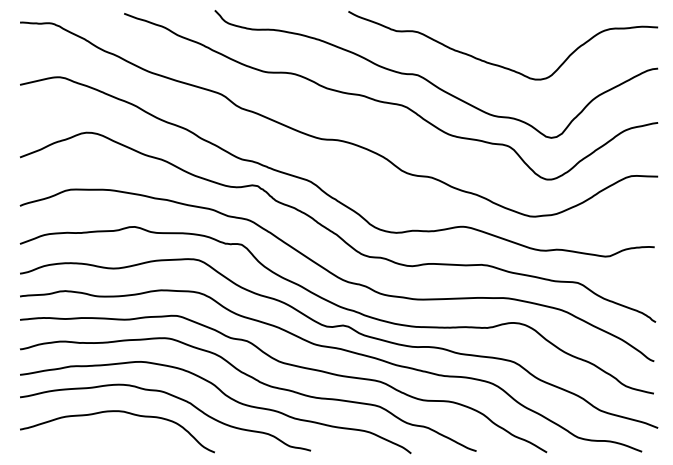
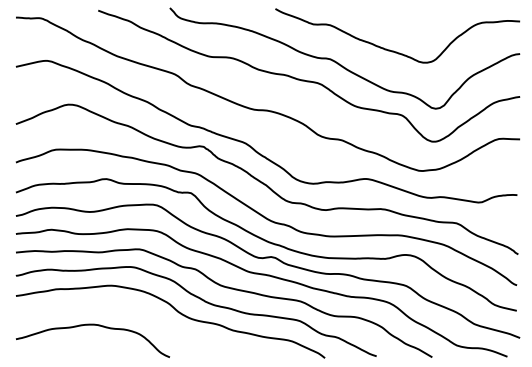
curve: (175, 398) -> (138, 314), removed

